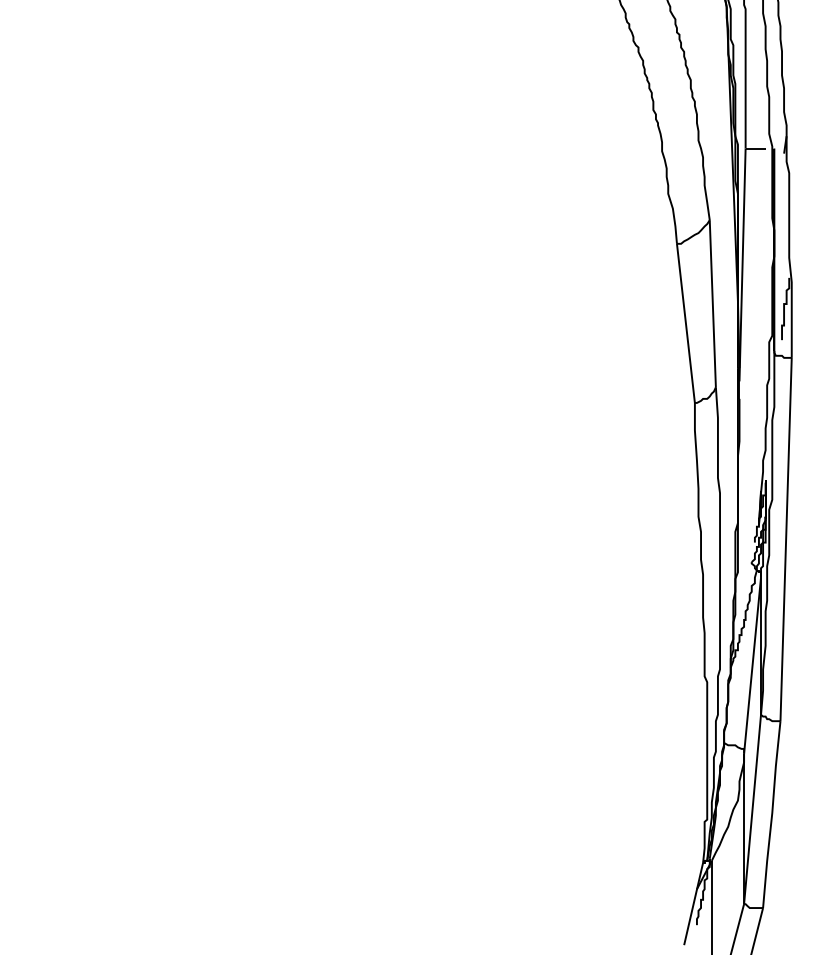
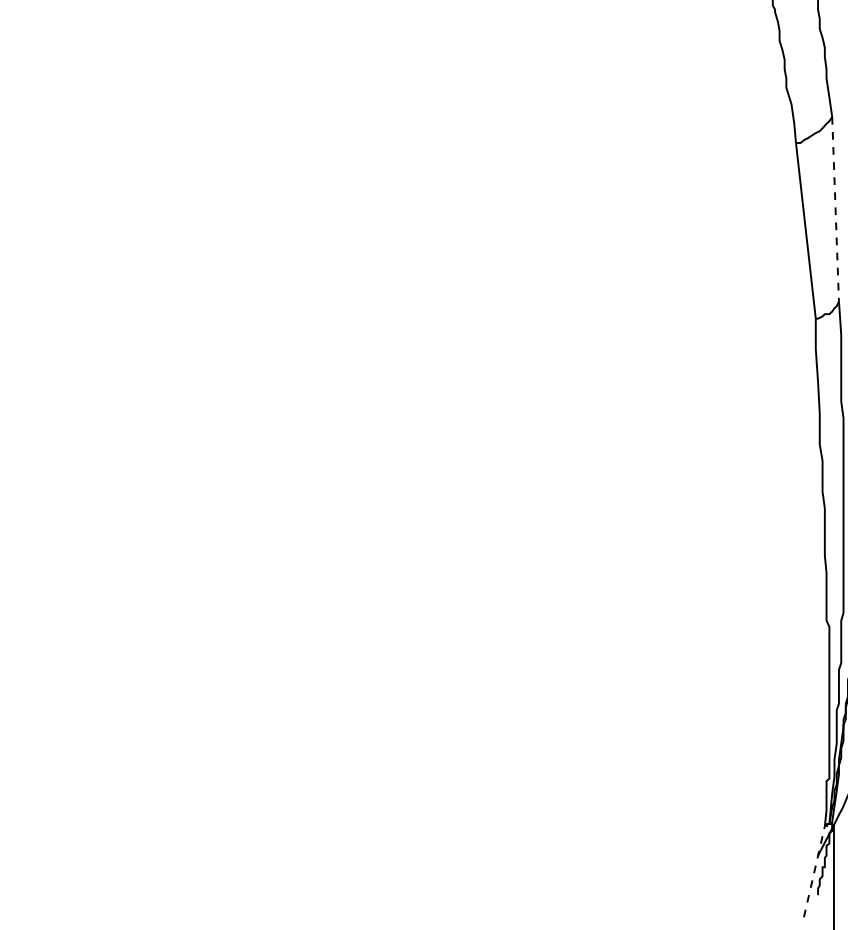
line: (712, 303) -> (835, 208), solid -> dashed
line: (693, 903) -> (814, 871), solid -> dashed

